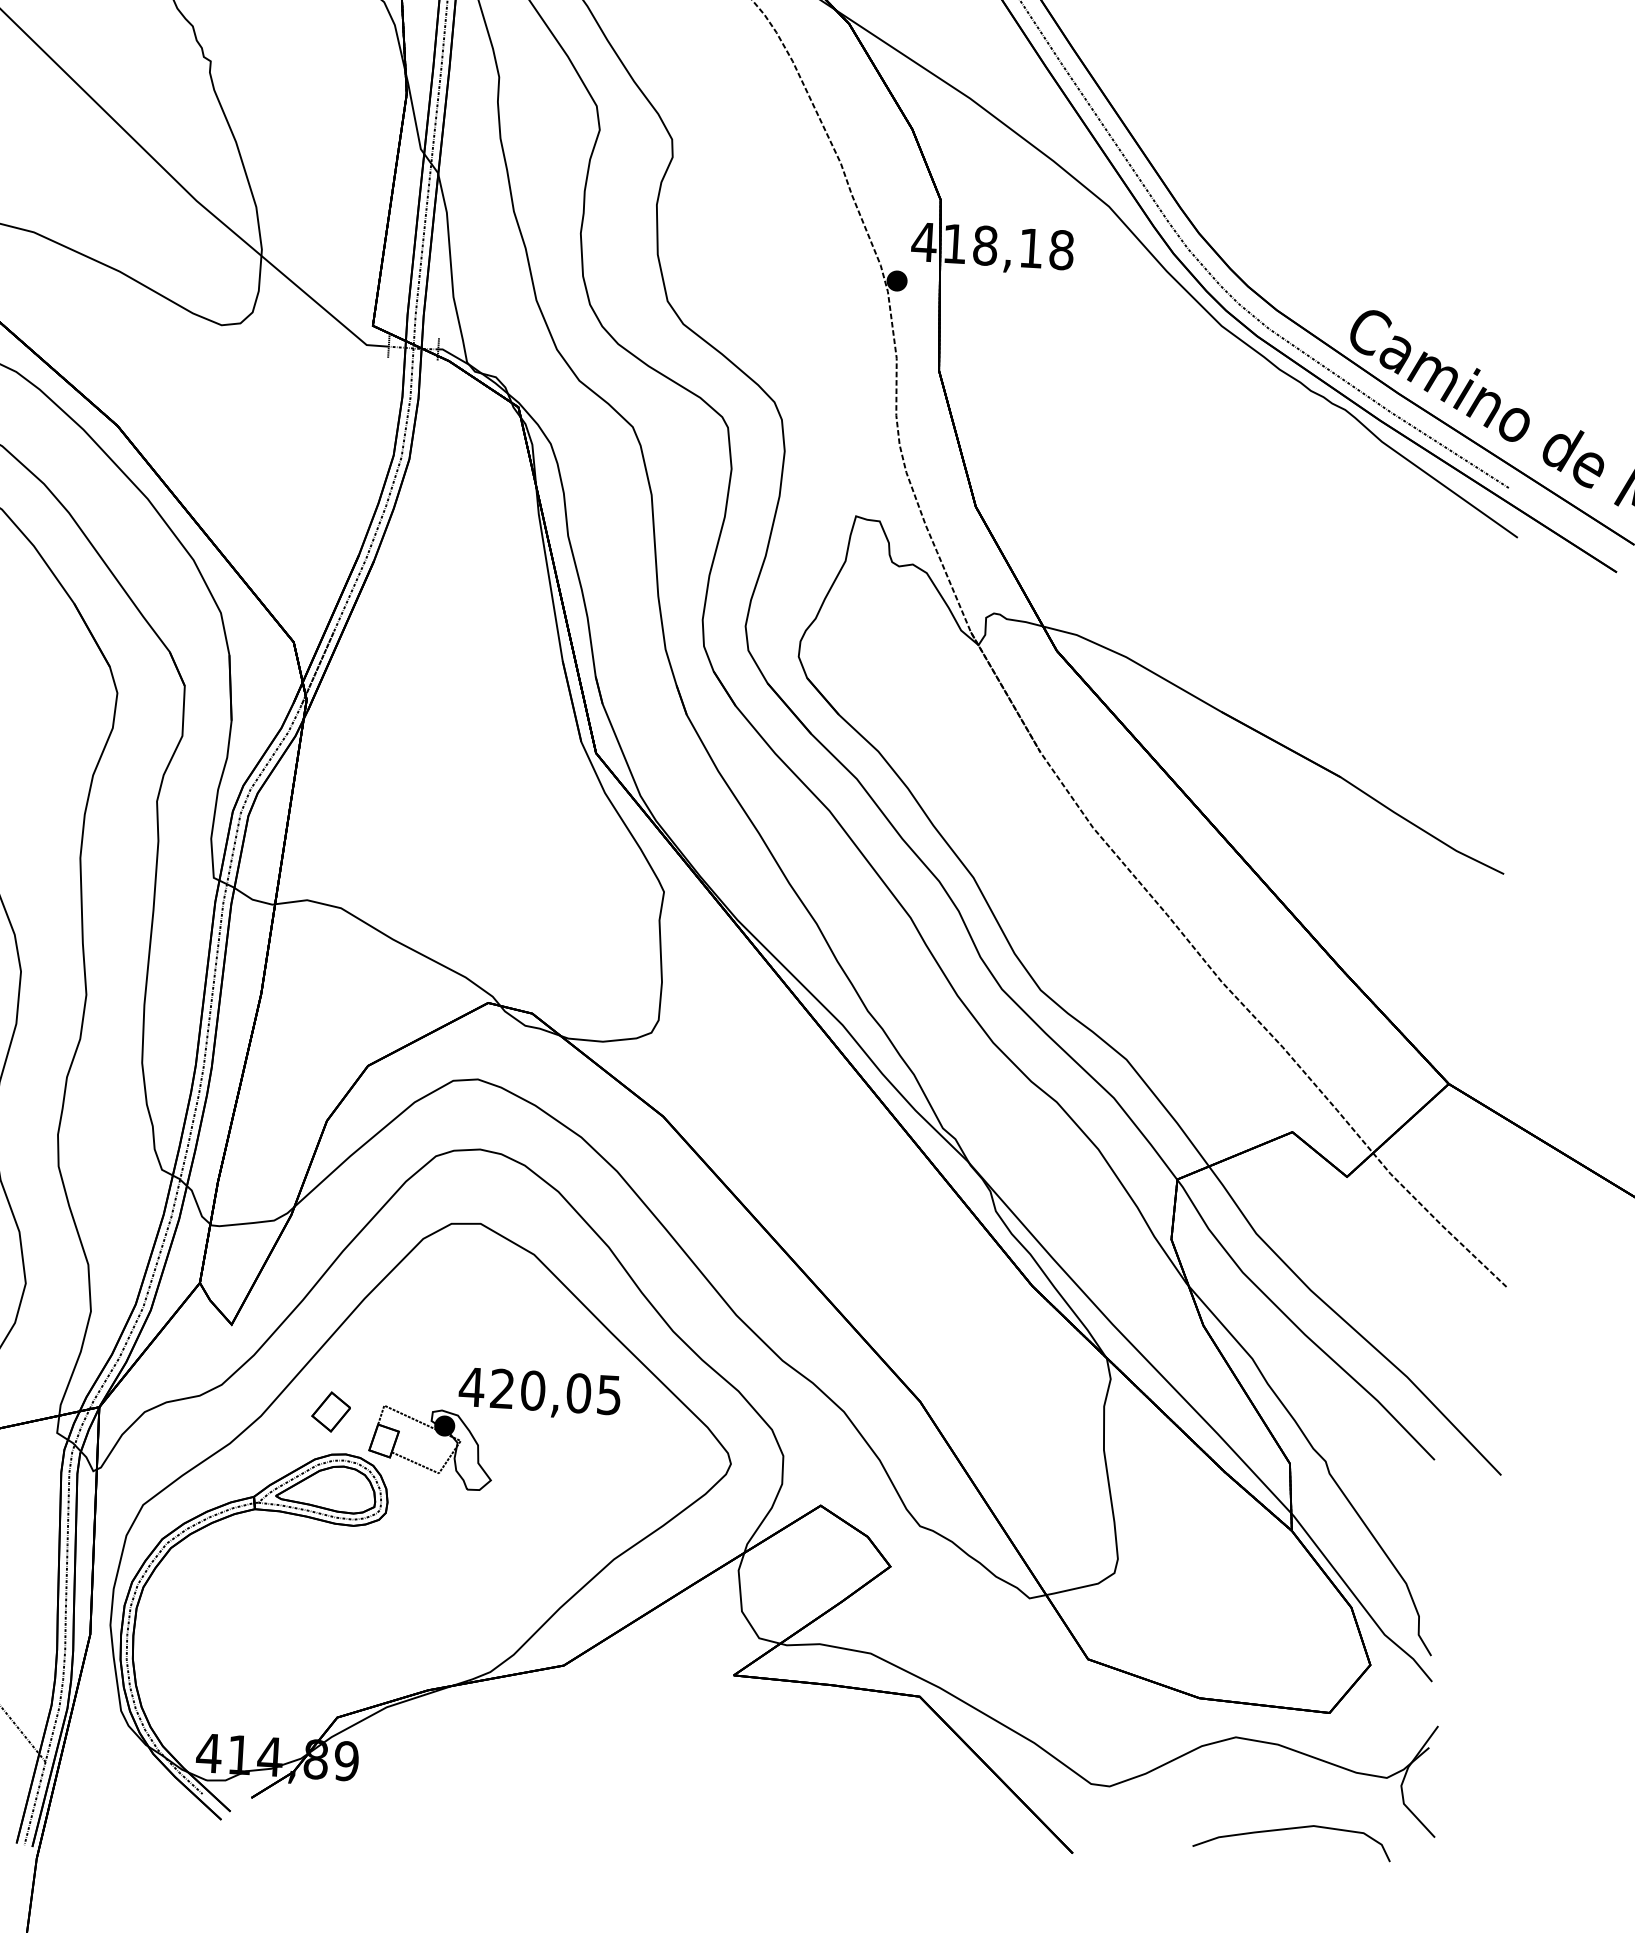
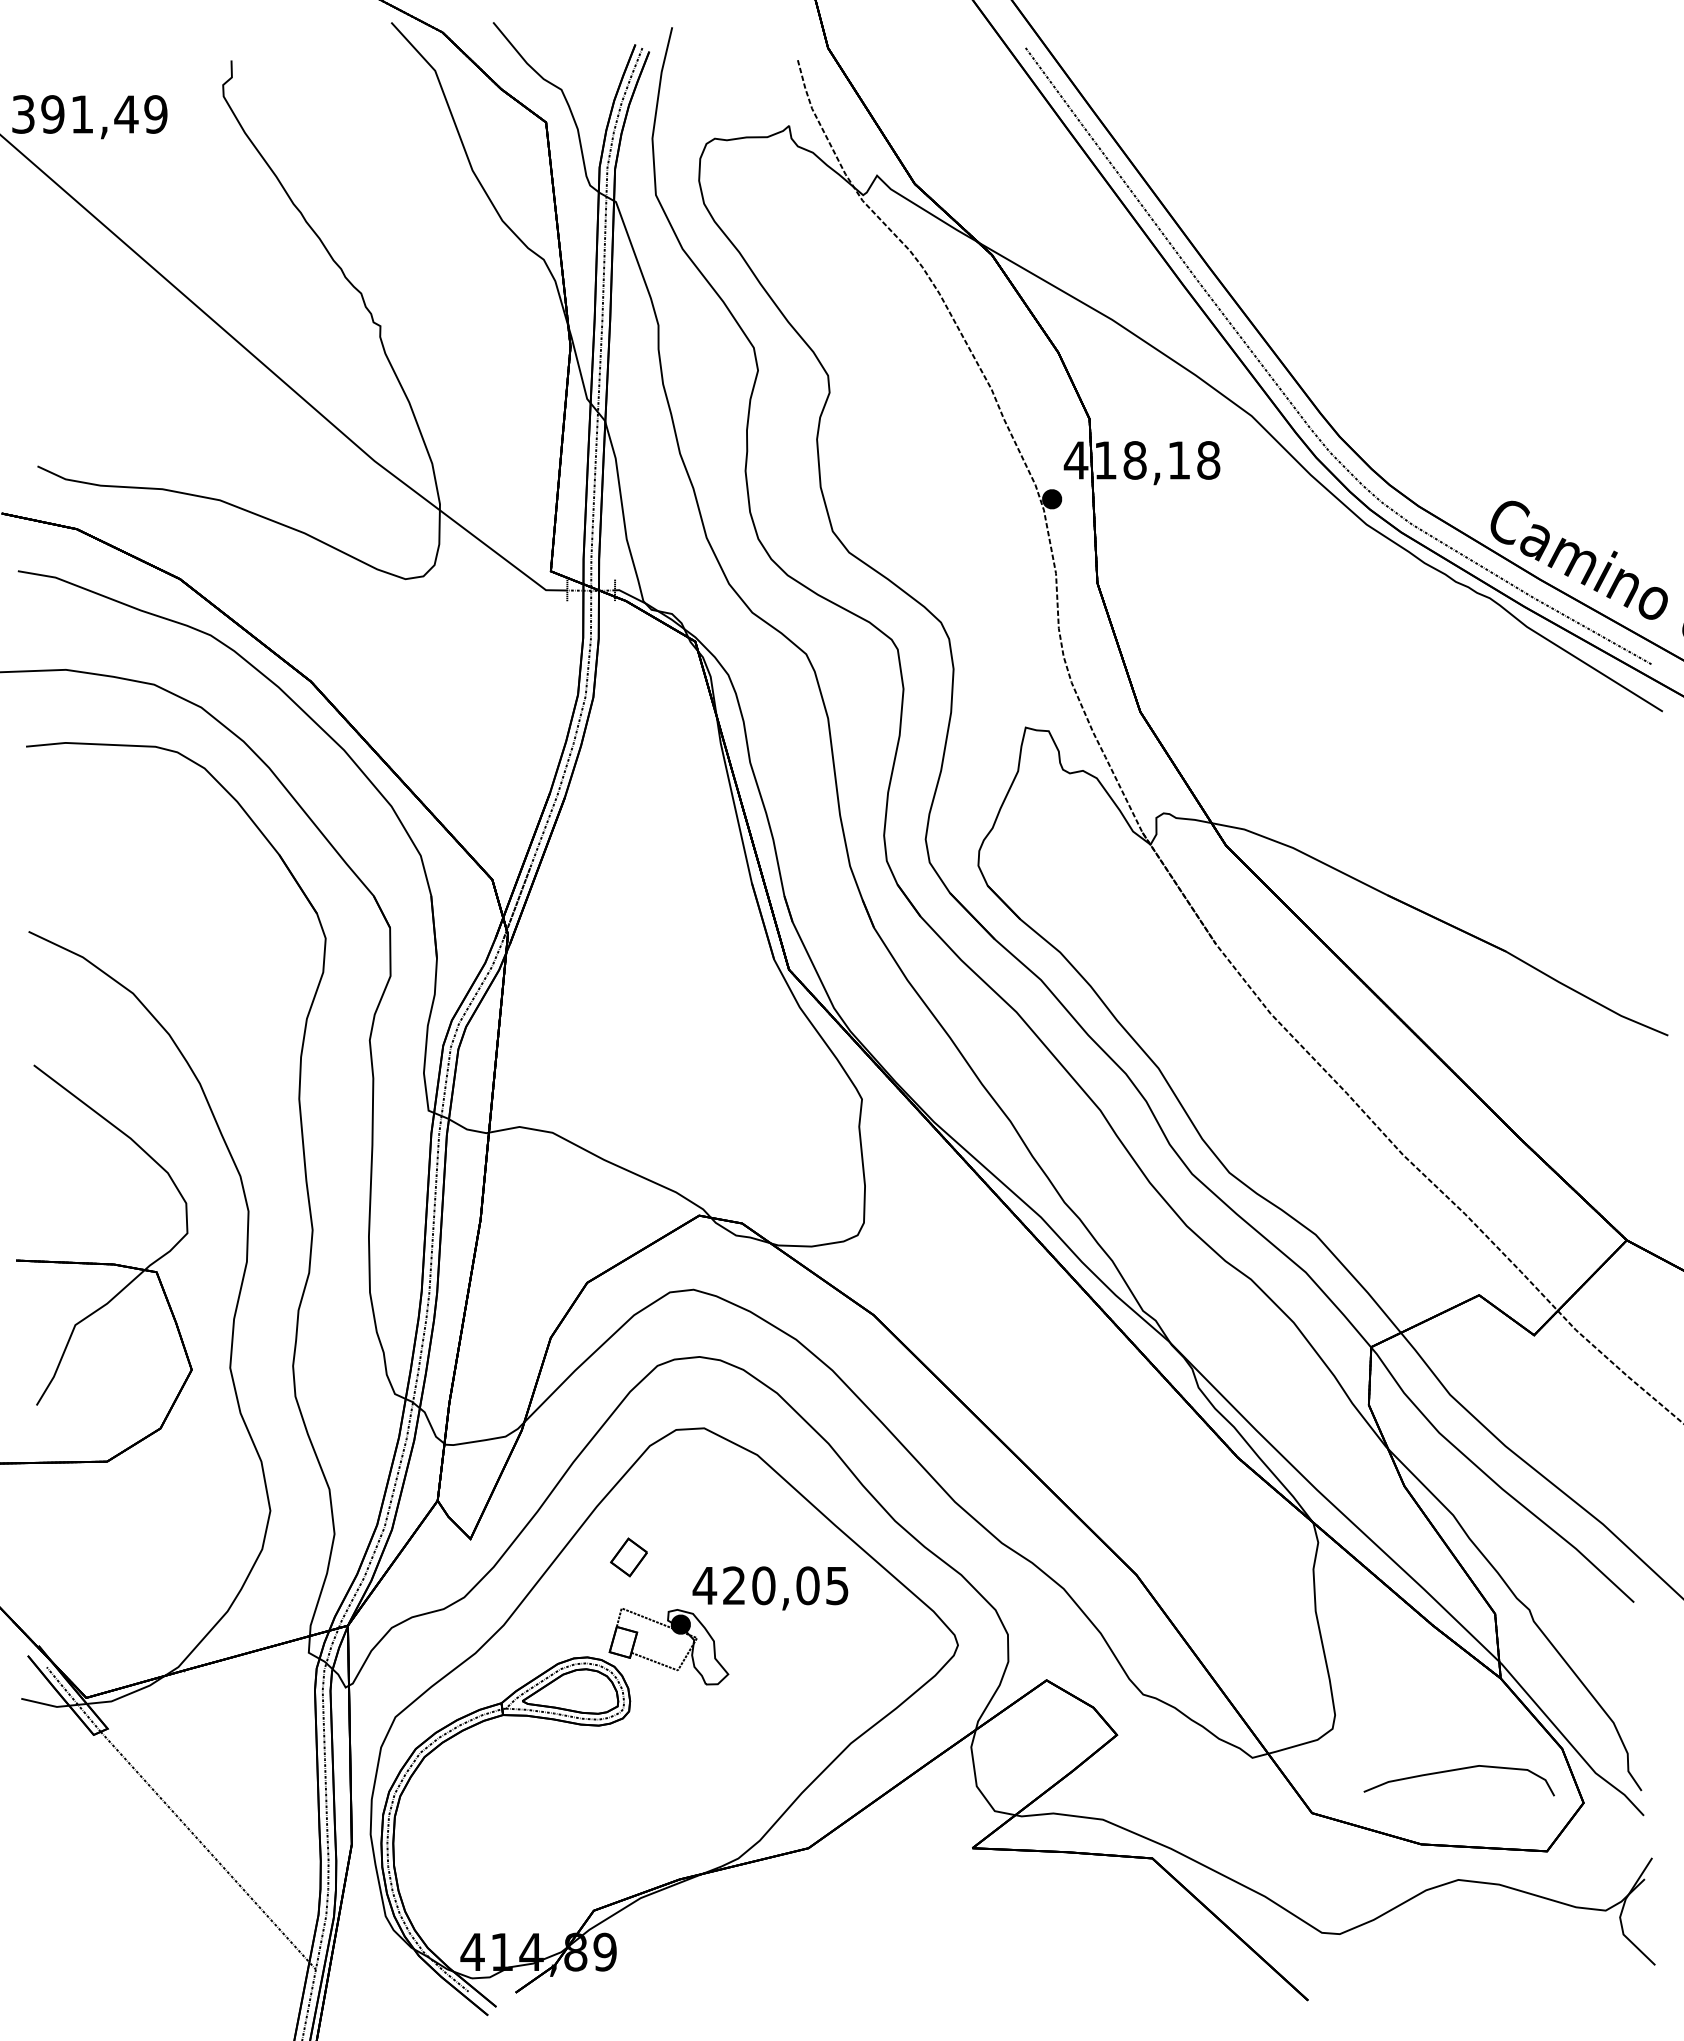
part: (330, 1412) -> (628, 1557), moved
curve: (1292, 1829) -> (1458, 1770), moved

